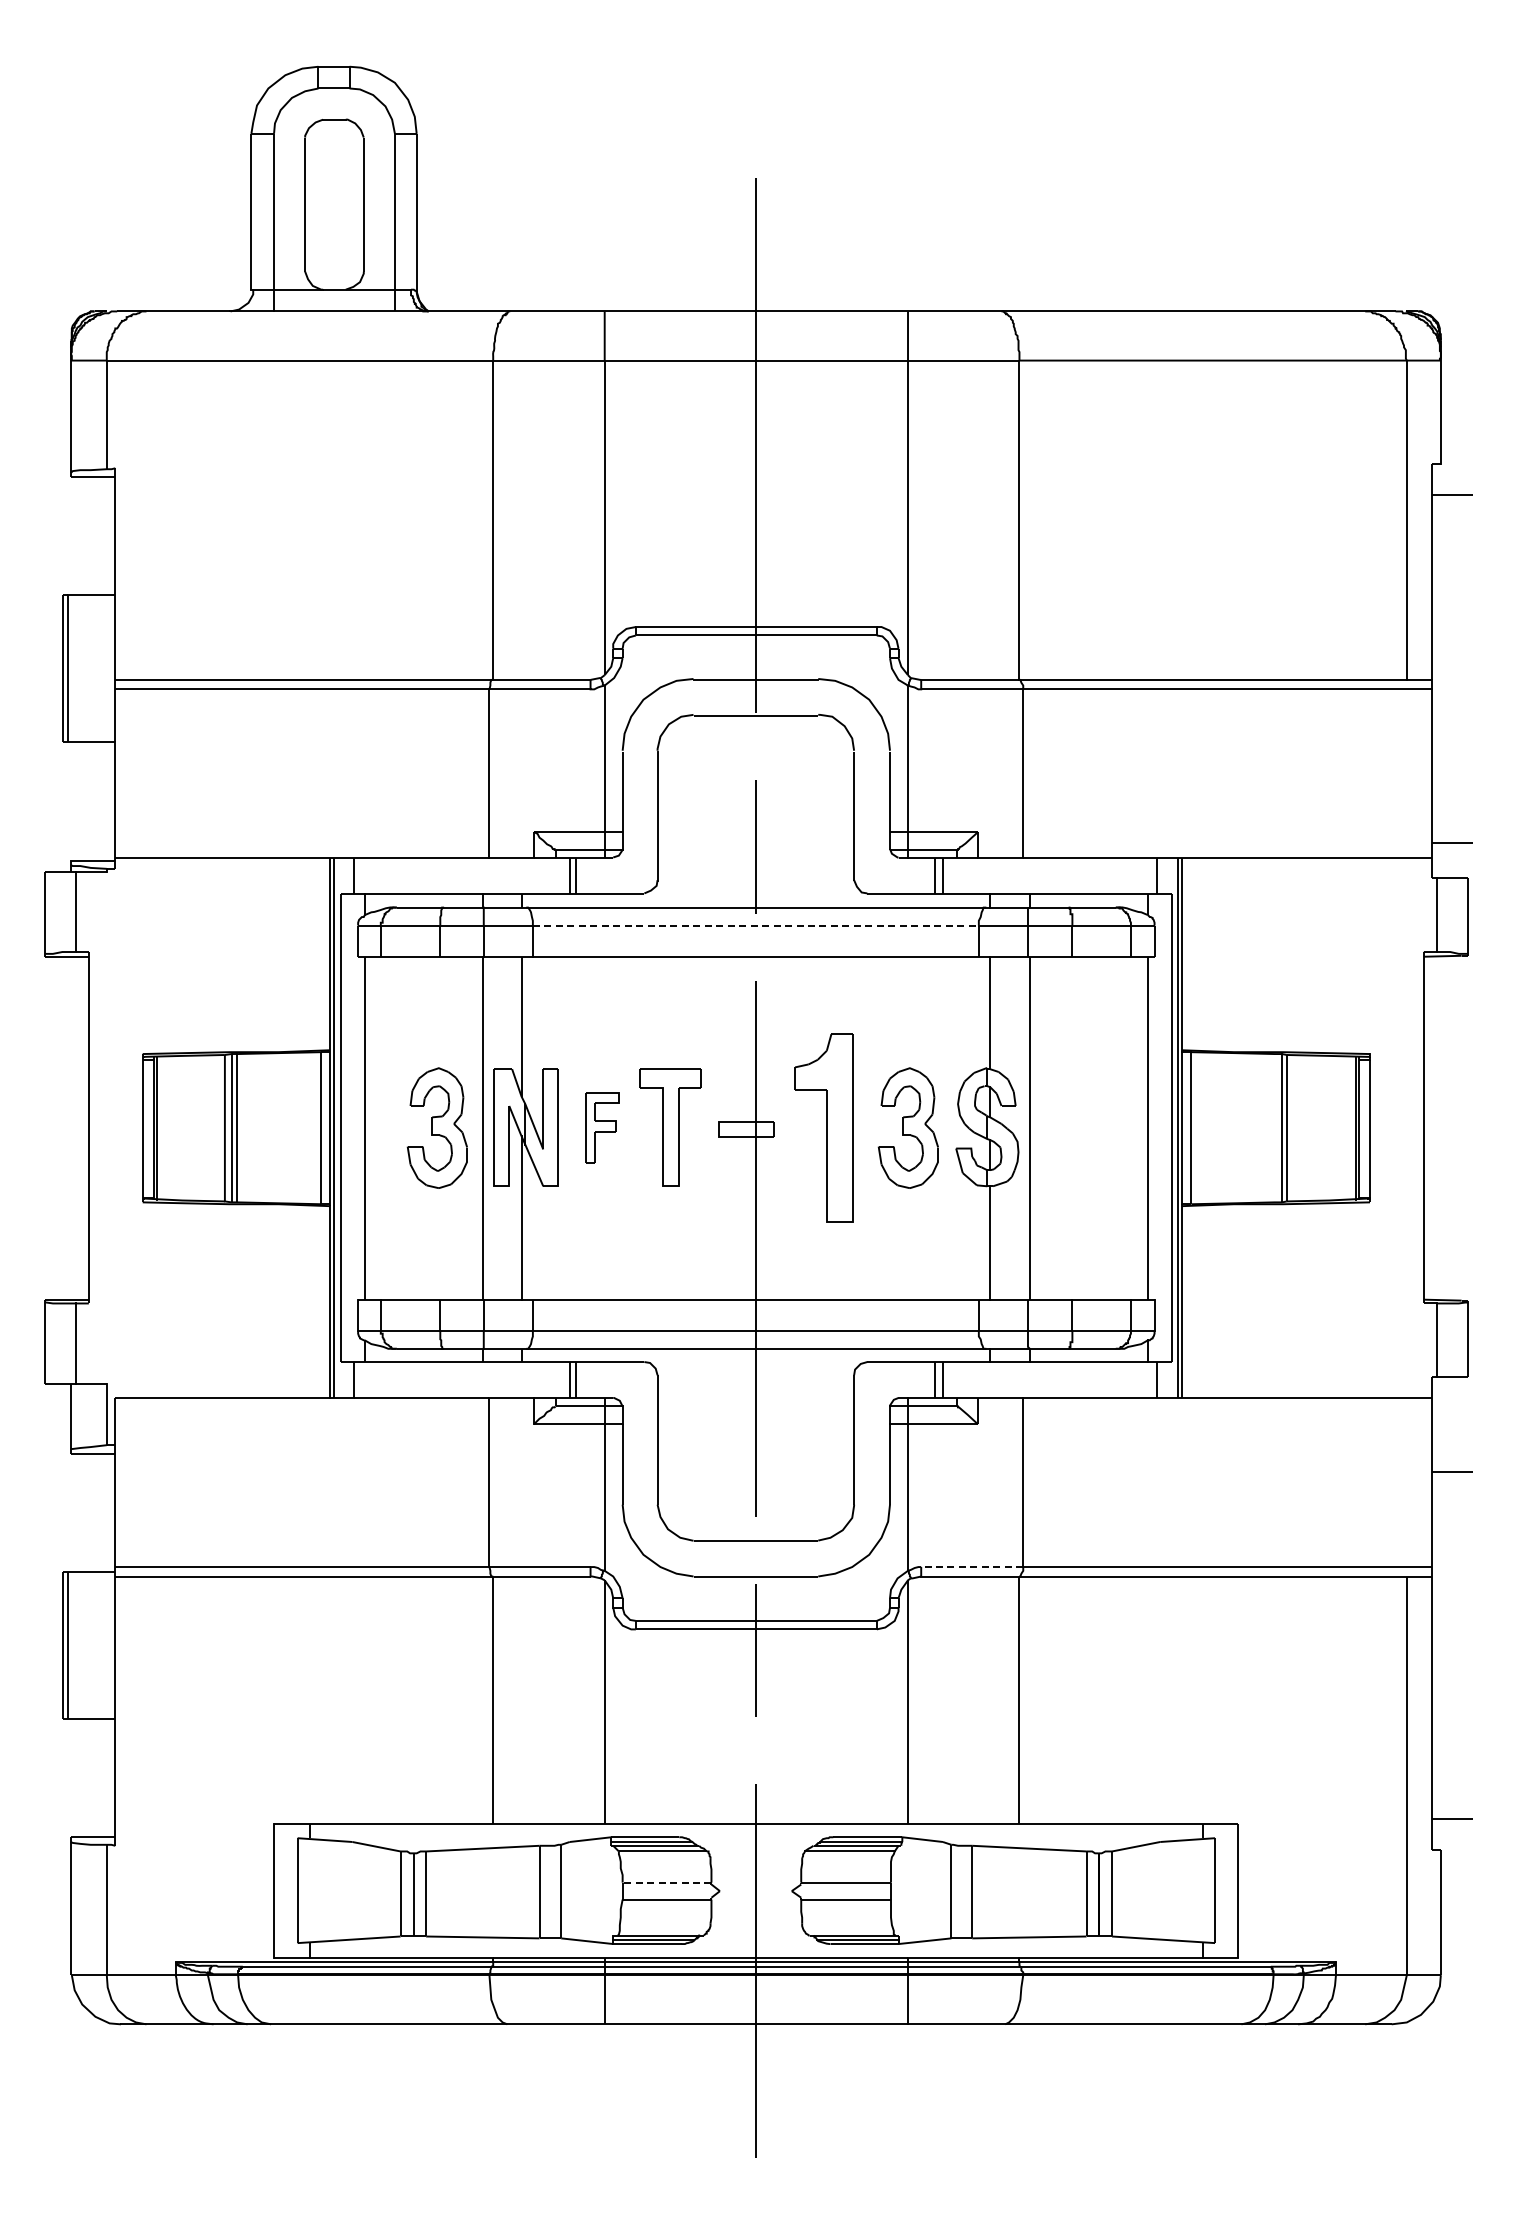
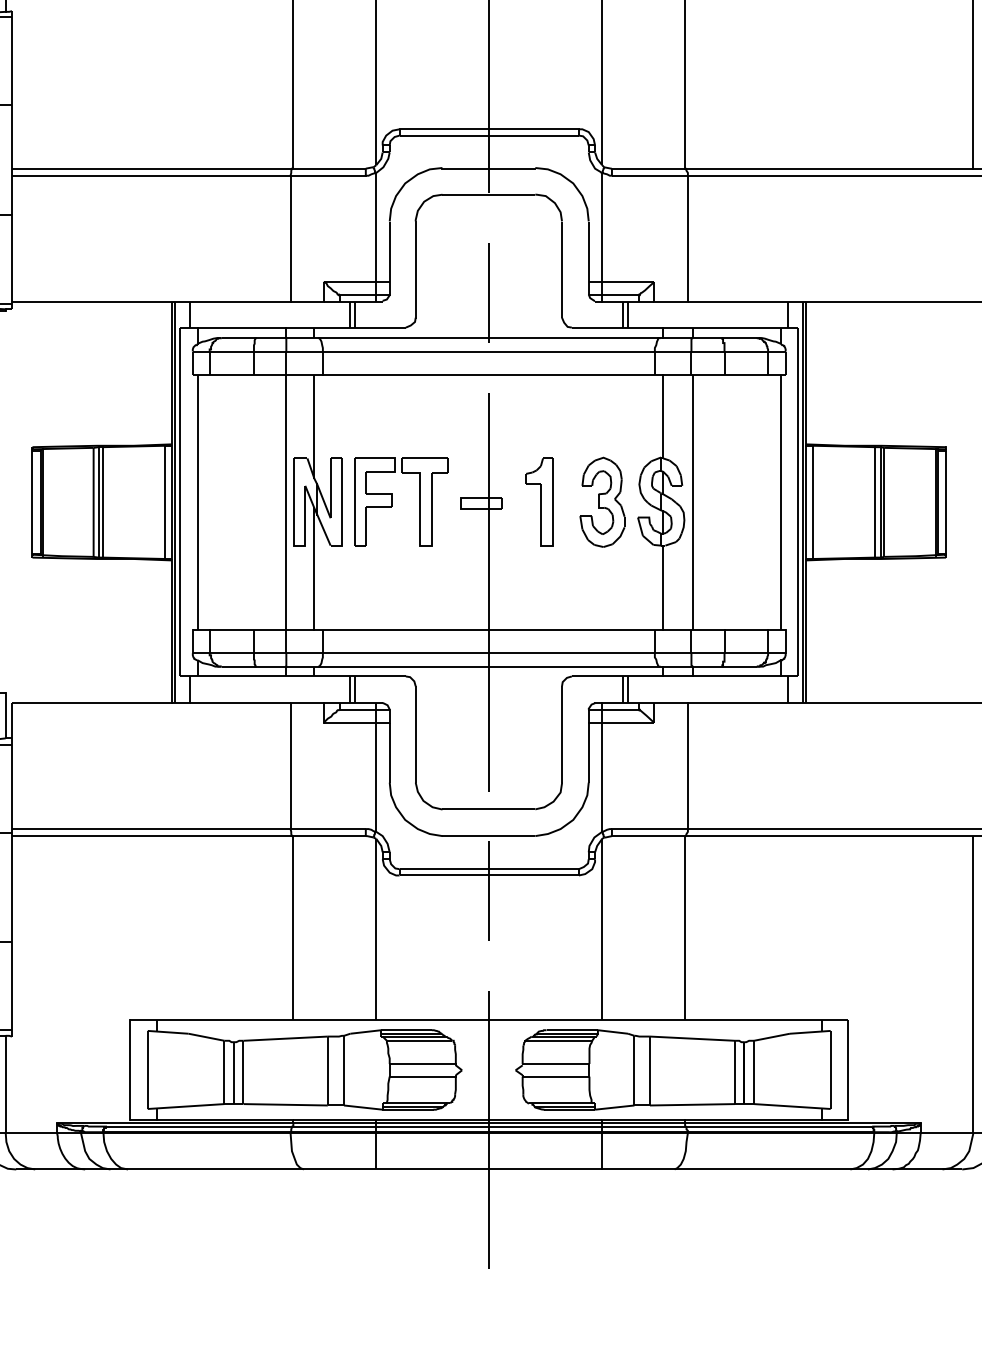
line: (755, 925) -> (488, 351), dashed -> solid
part: (436, 1127) -> (251, 501), removed
part: (602, 1127) -> (374, 501), size x1.67
part: (823, 1127) -> (539, 501), size x0.62
line: (1274, 1128) -> (874, 502), added
line: (971, 1567) -> (649, 829), dashed -> solid
line: (666, 1882) -> (422, 1063), dashed -> solid

